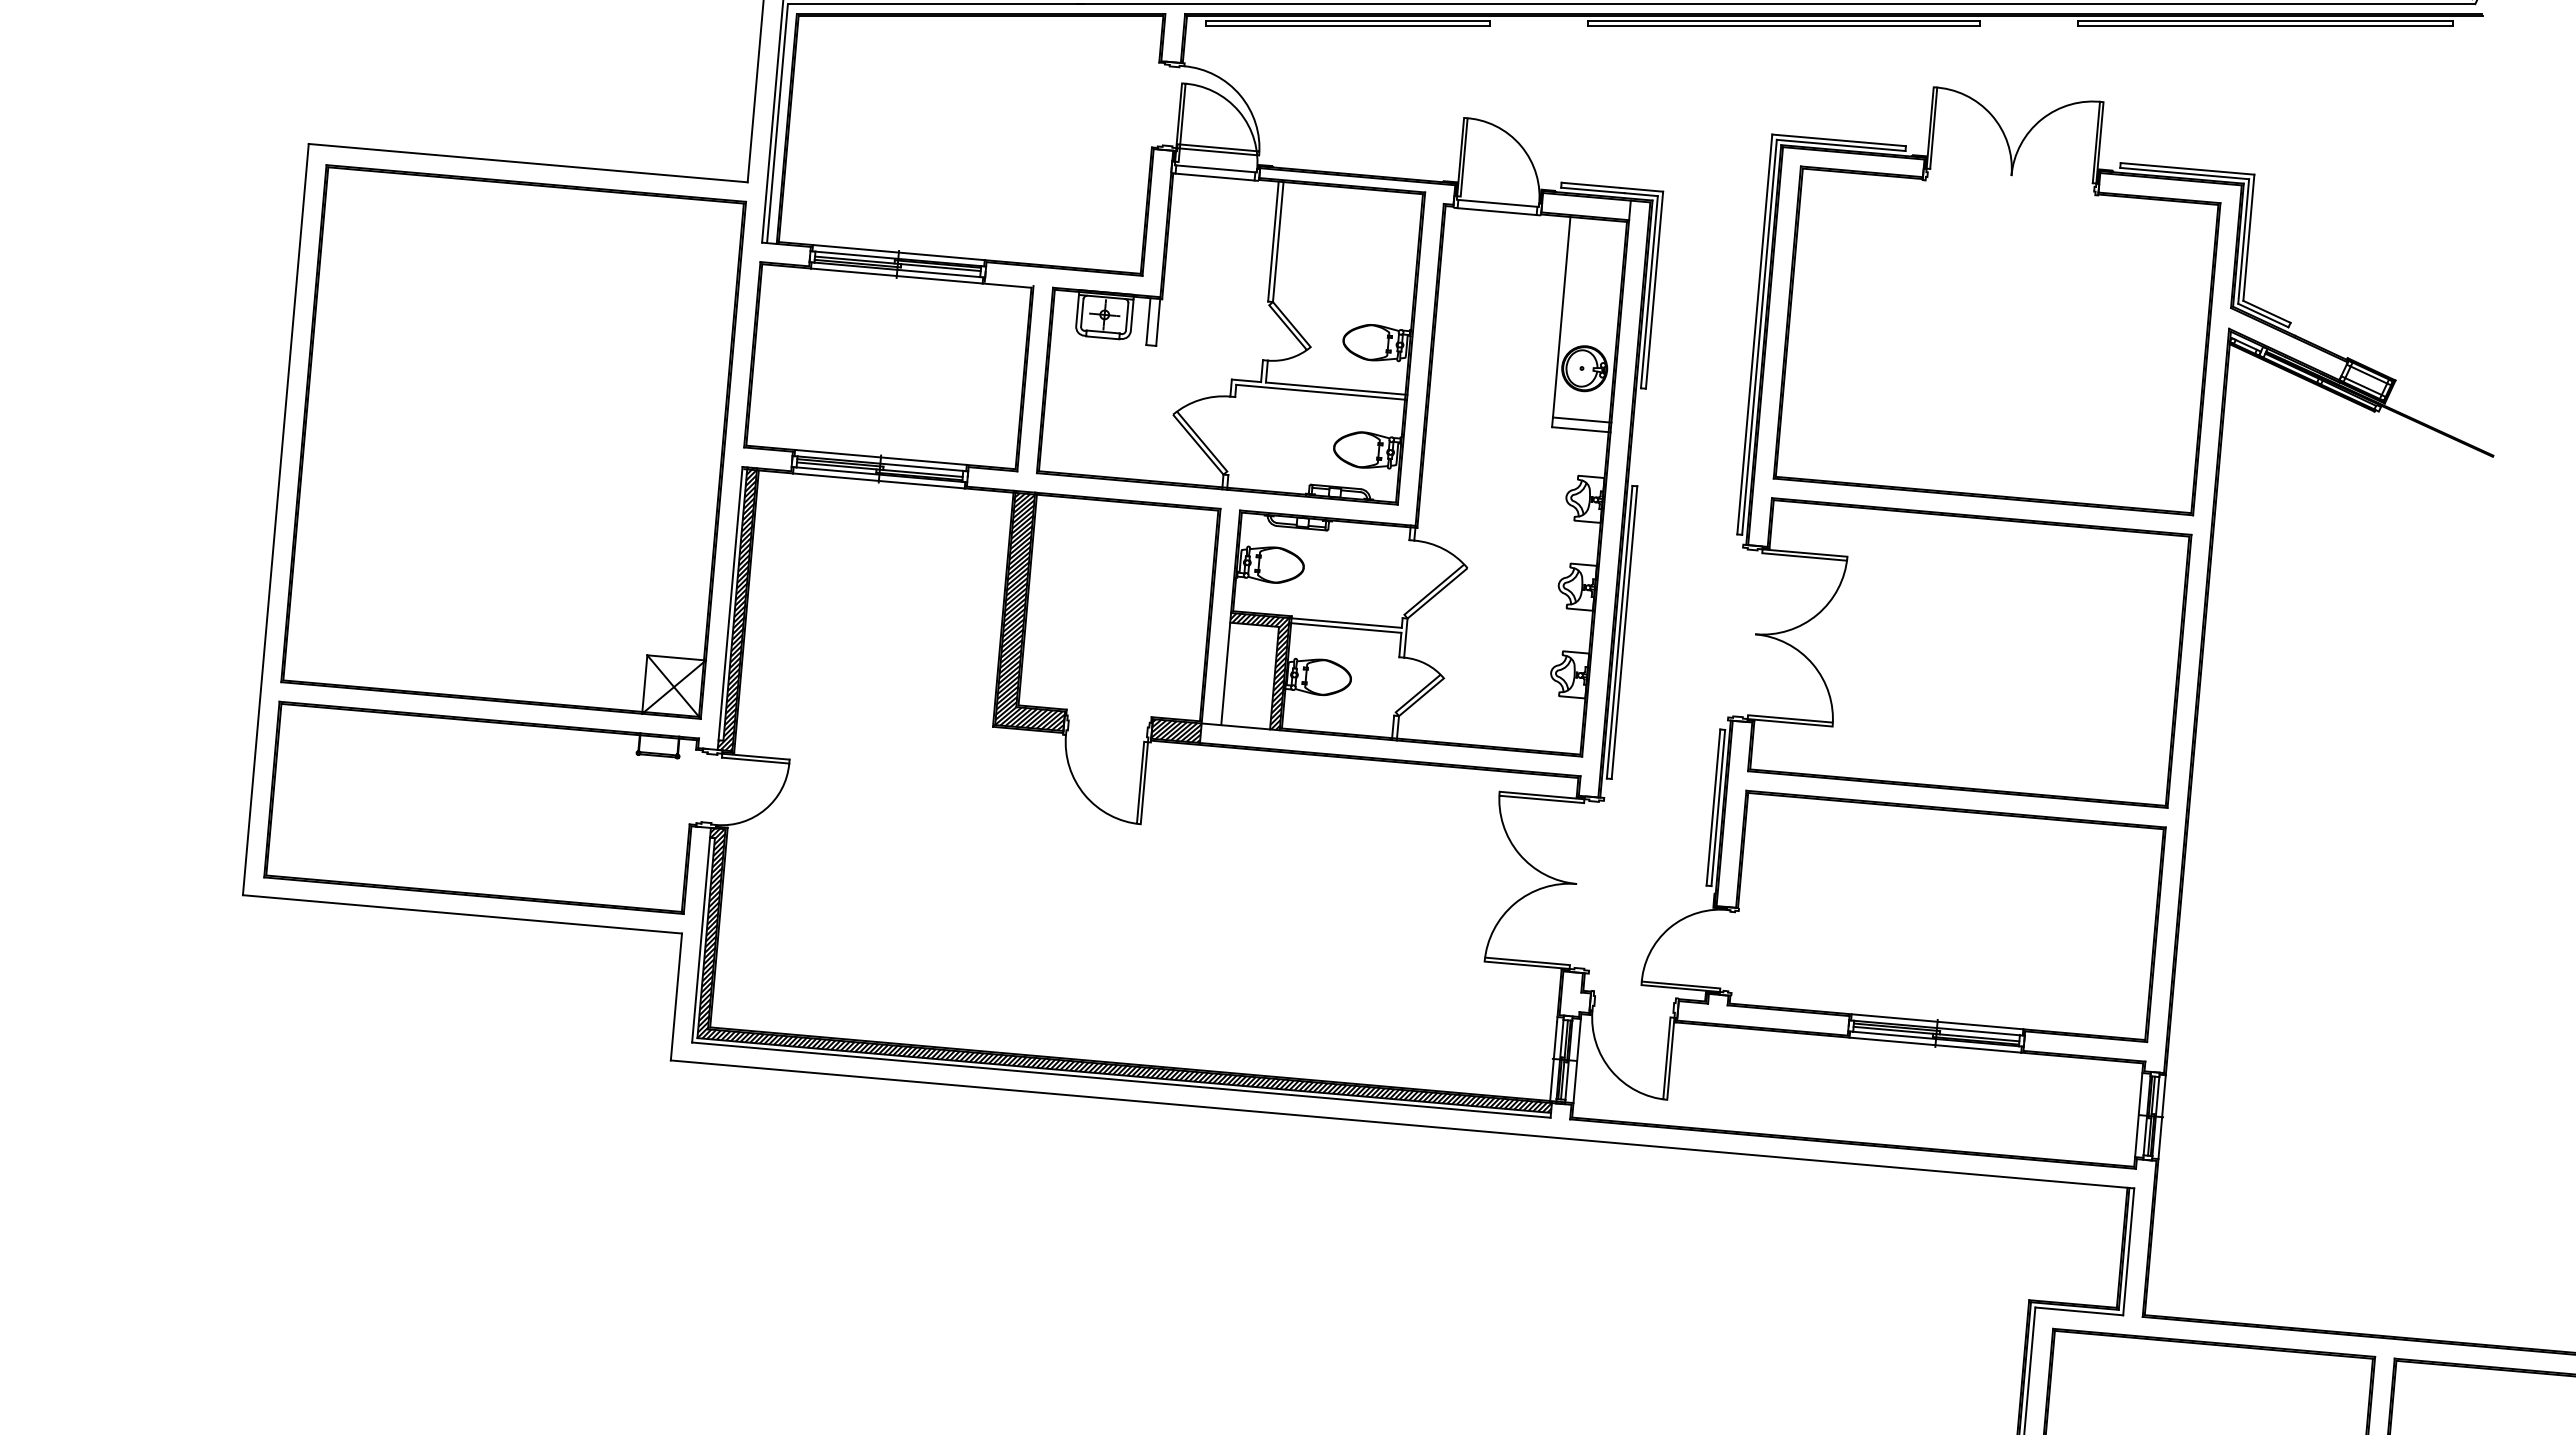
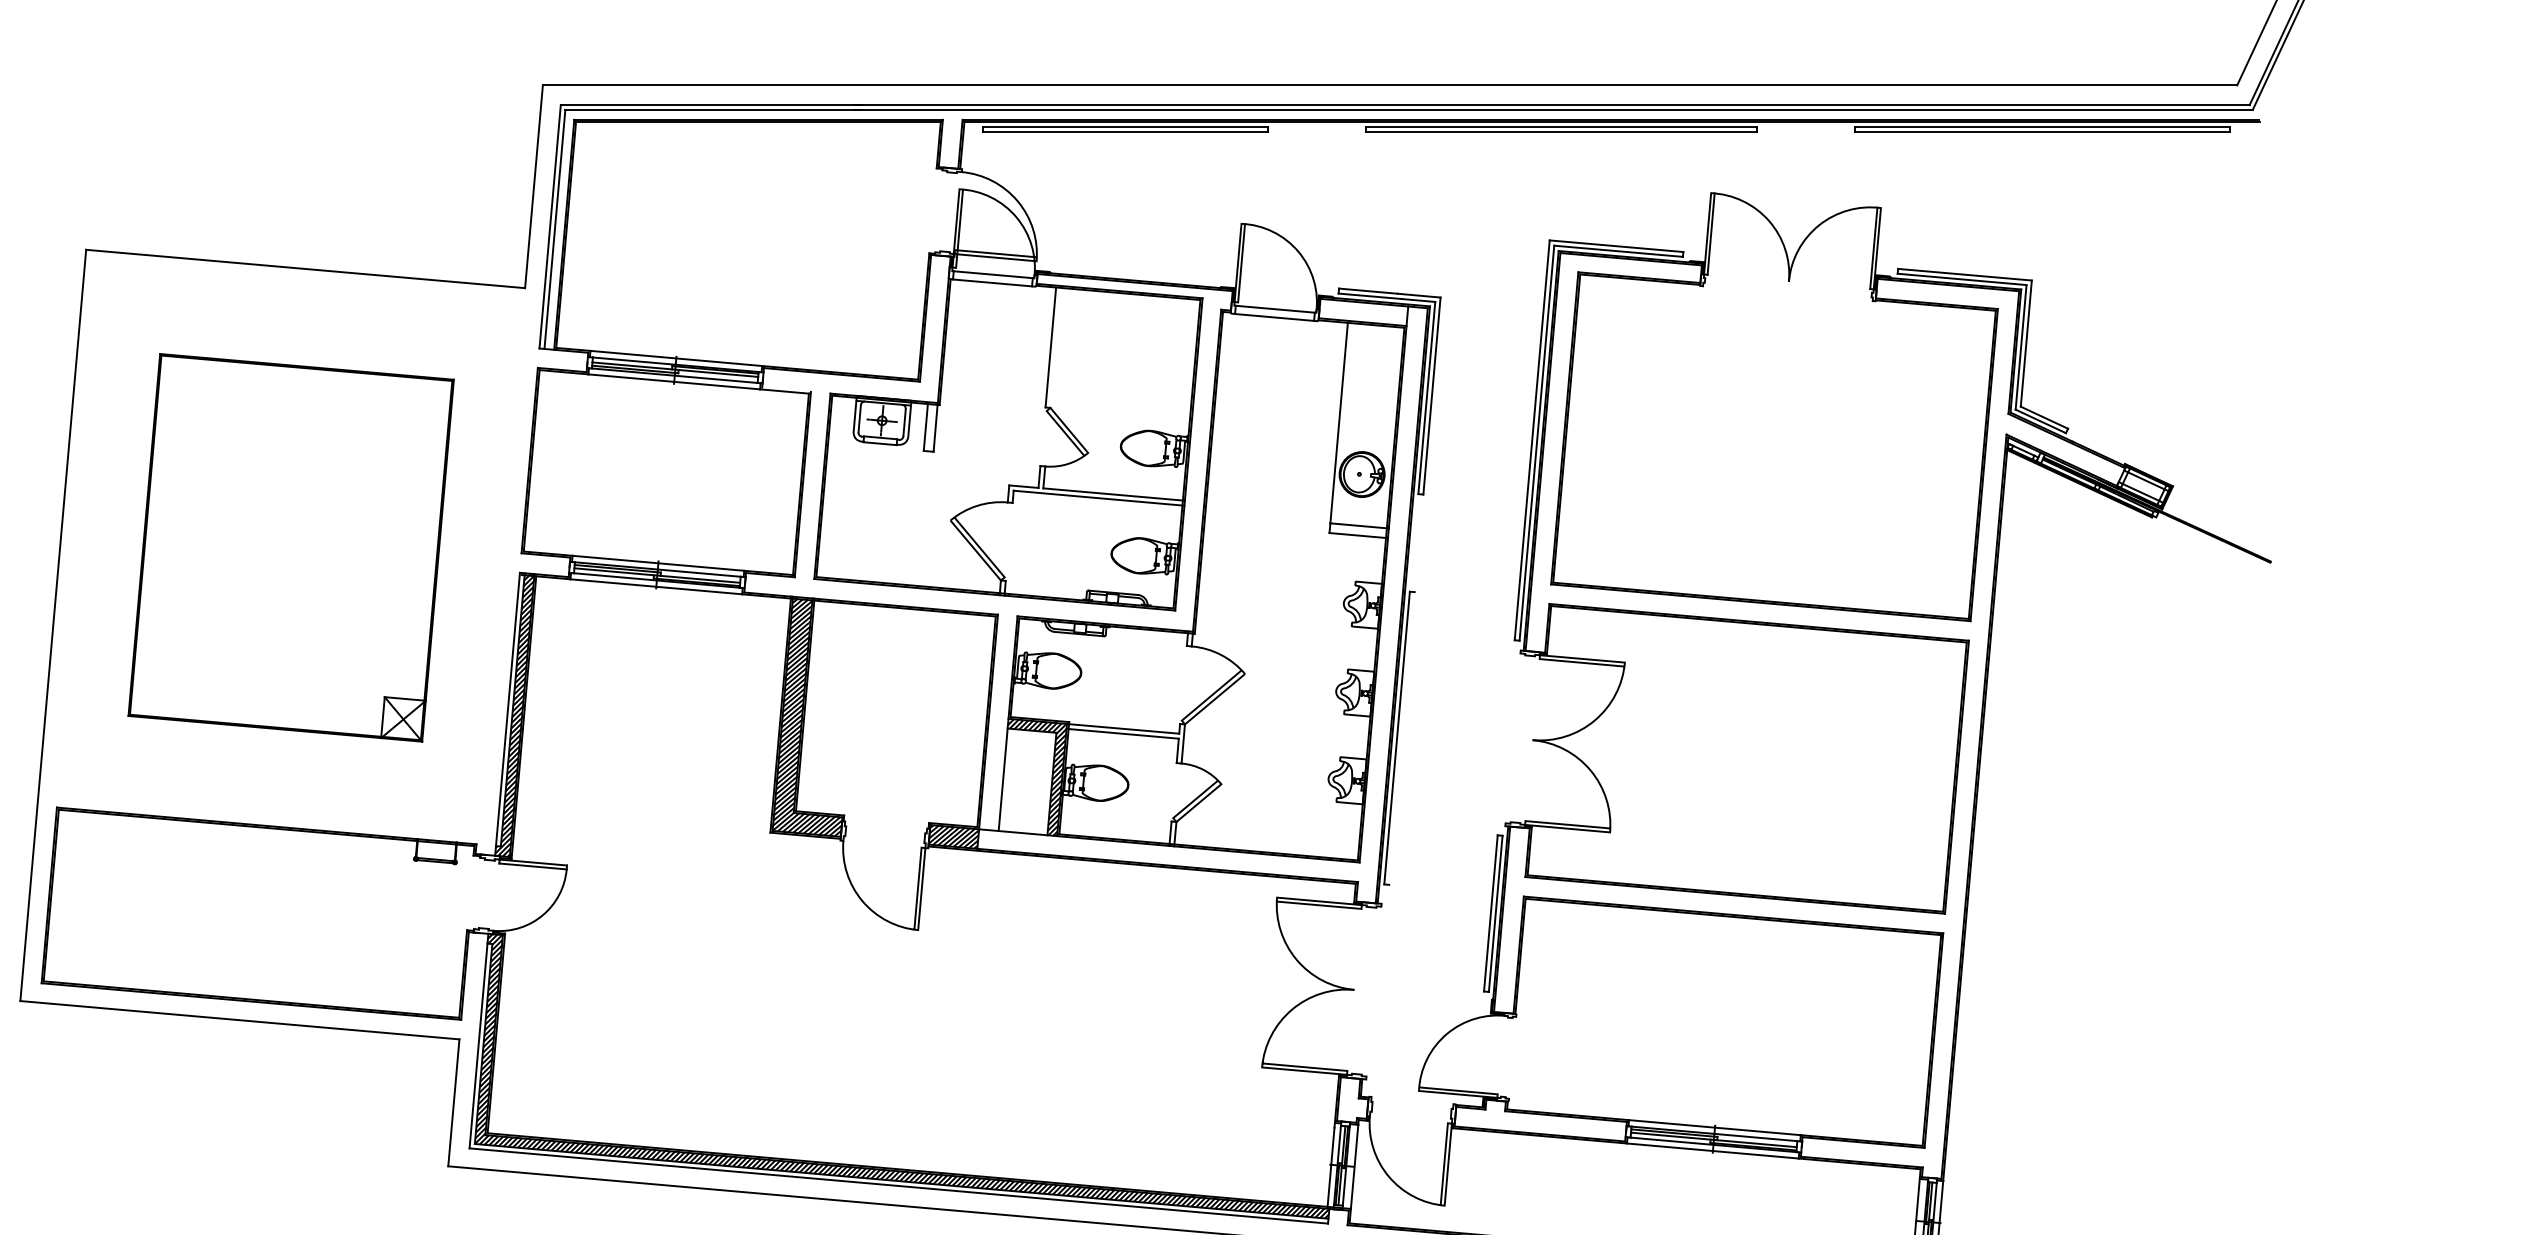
line: (1277, 242) -> (1054, 348), removed
part: (513, 441) -> (290, 547), size x0.7
line: (1624, 632) -> (1401, 738), removed

